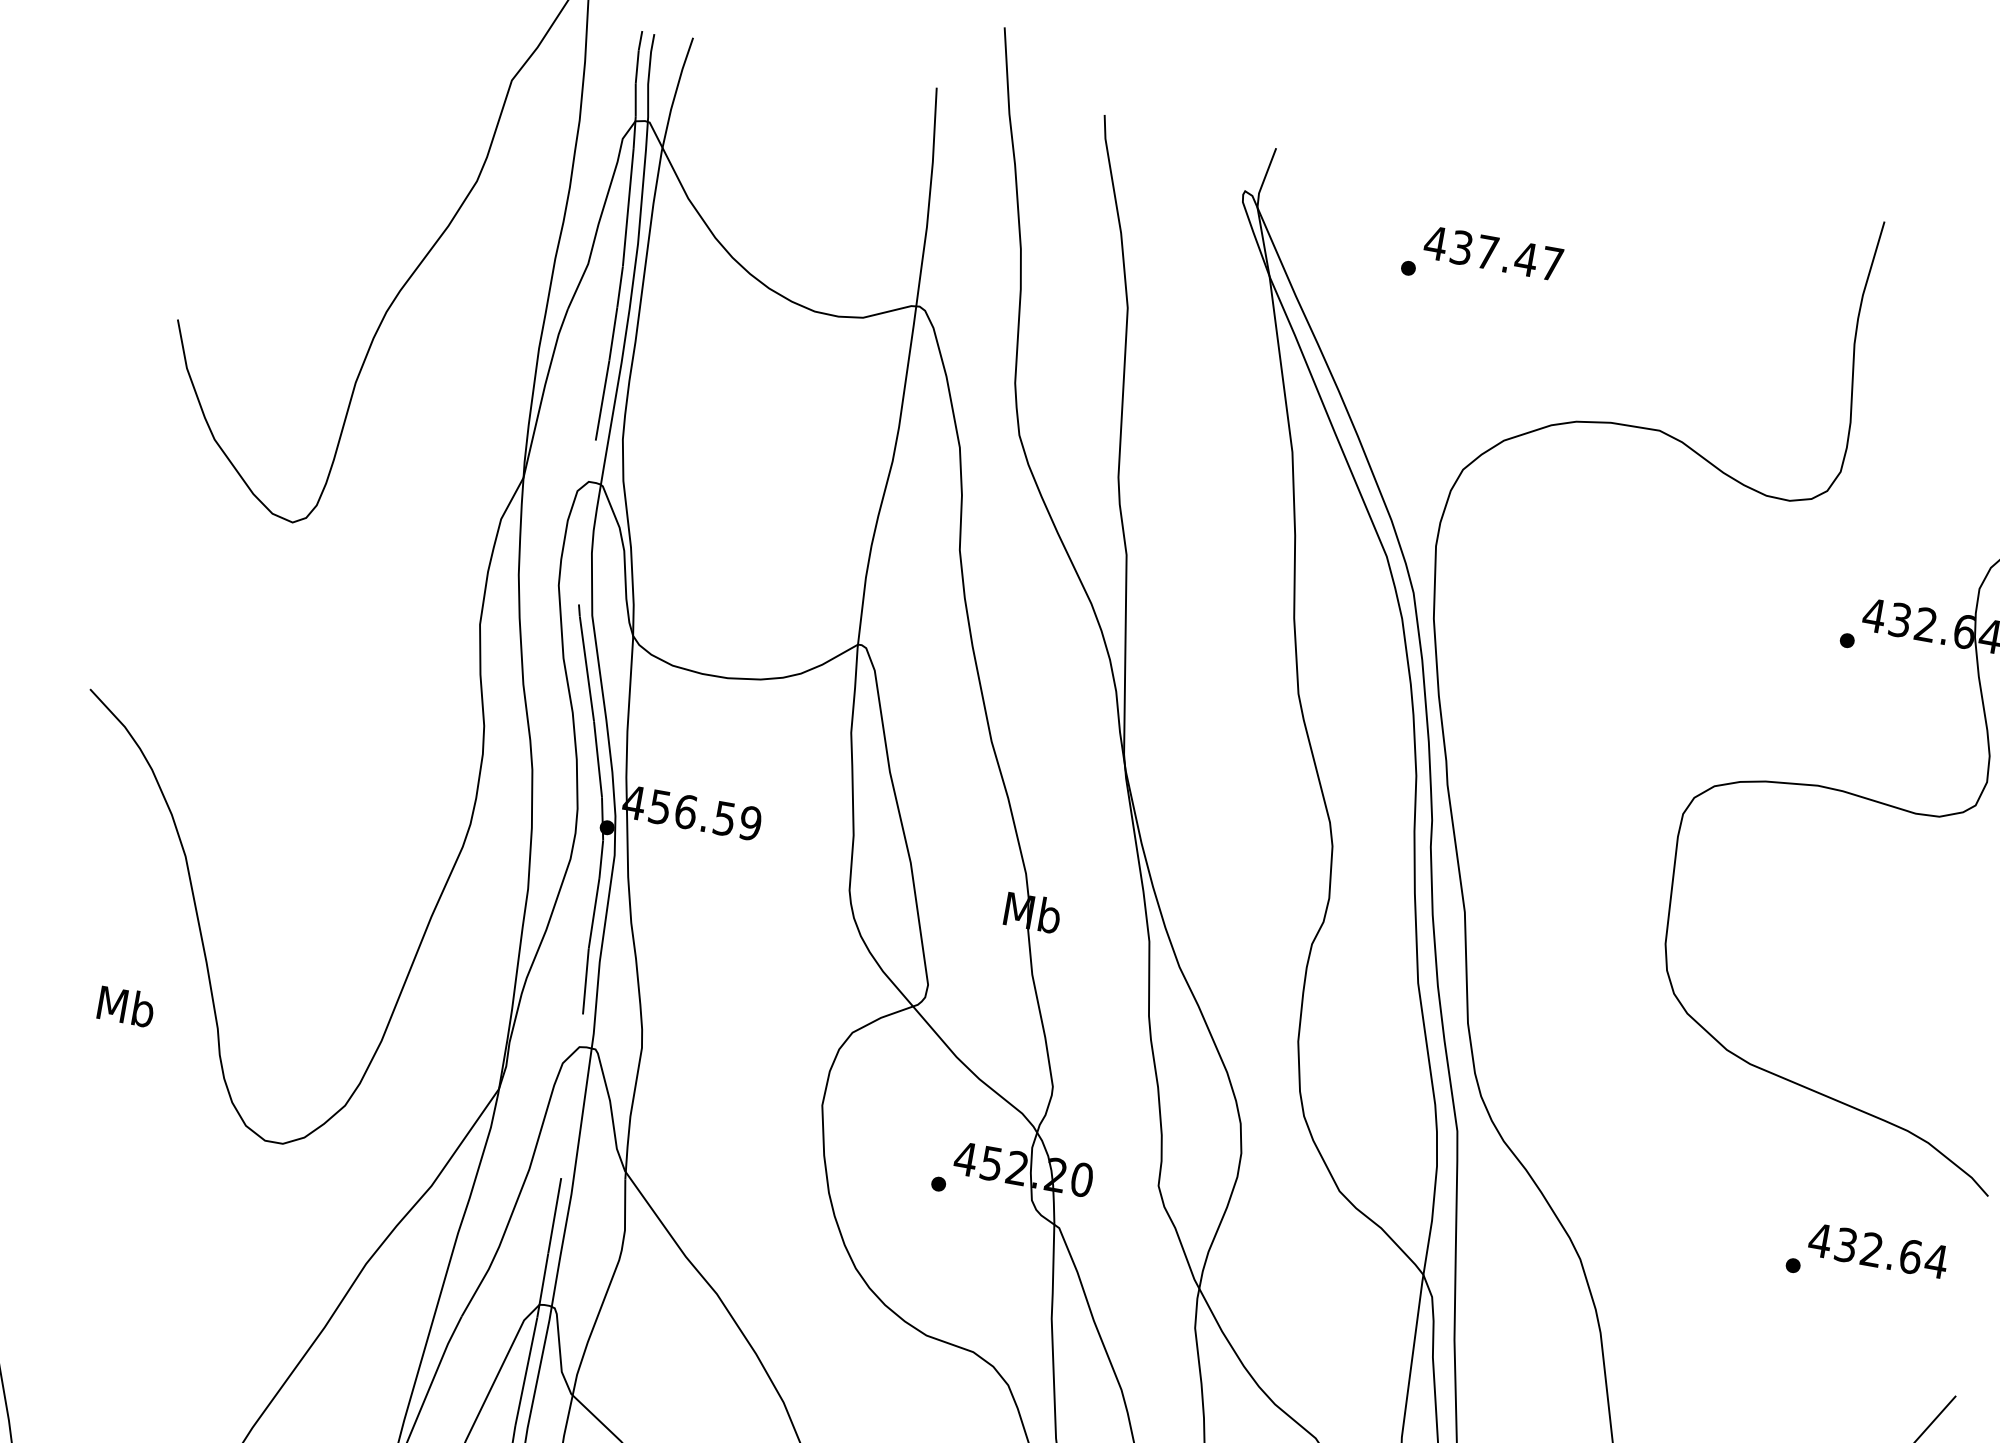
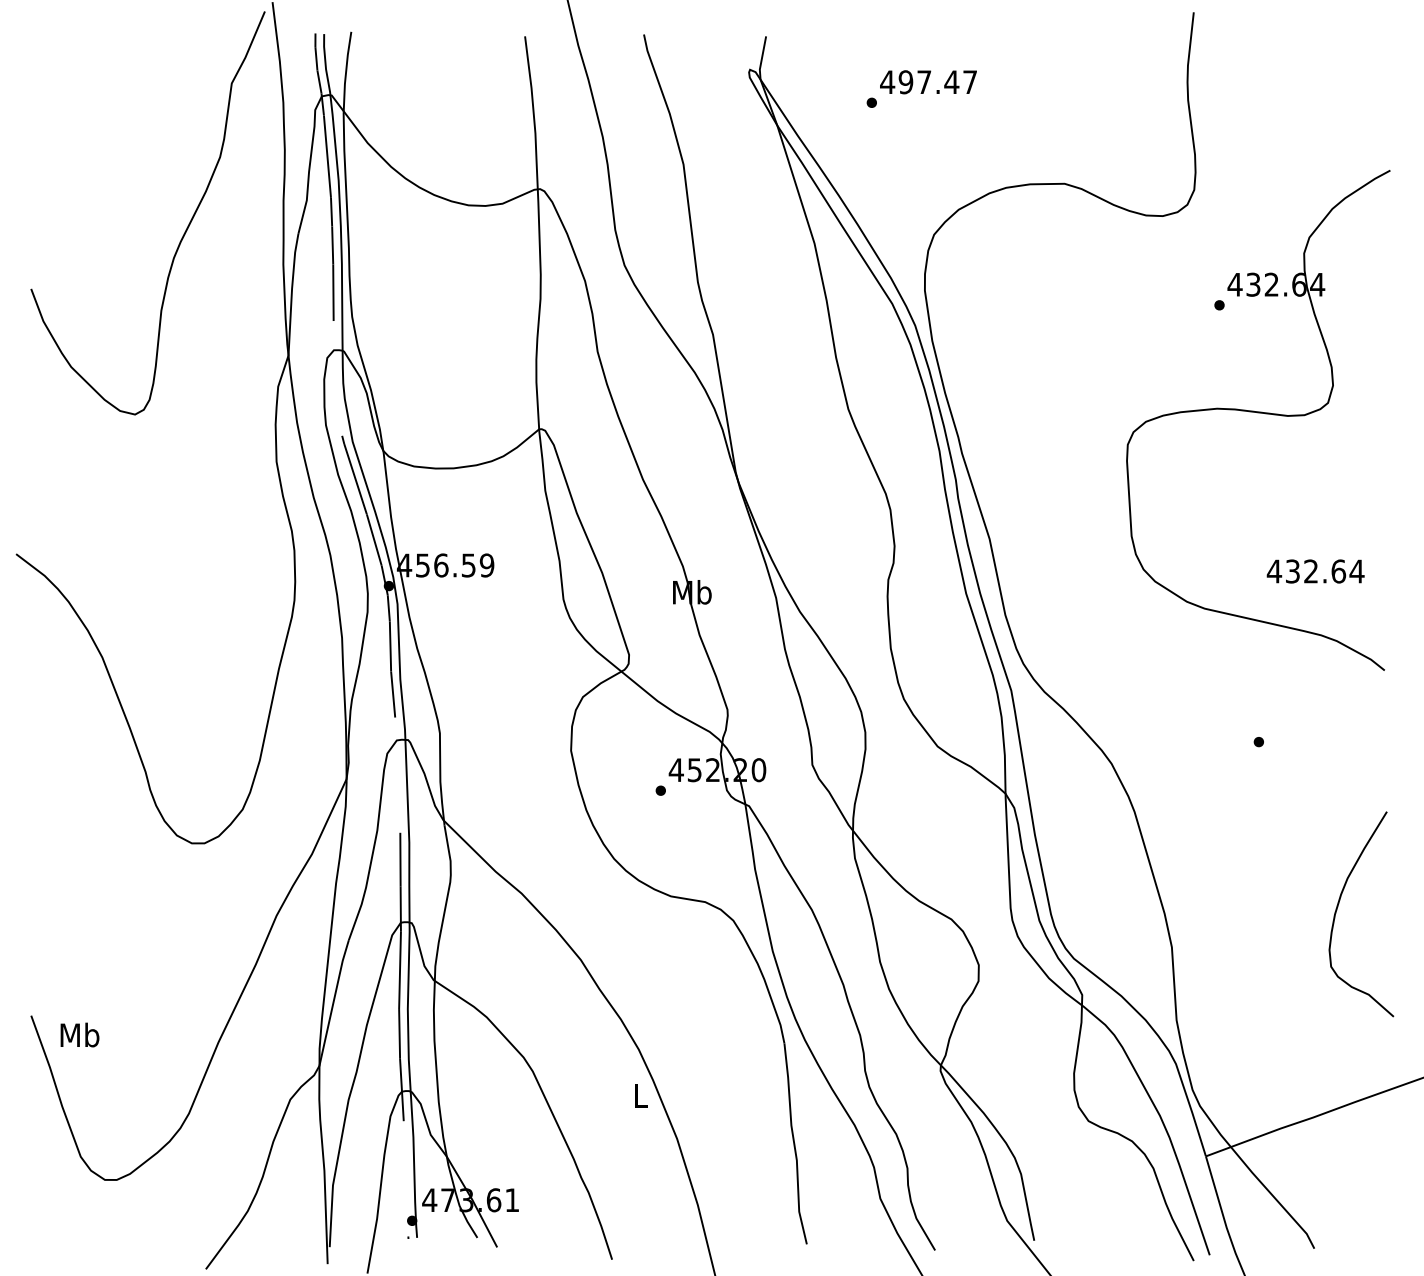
text: (1460, 248) -> (905, 82), 437.47 -> 497.47
text: (125, 1005) -> (79, 1034), moved
text: (1878, 1250) -> (1315, 571), moved

